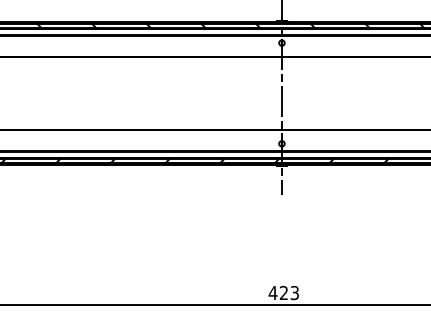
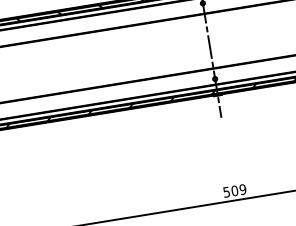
text: (283, 293) -> (234, 191), 423 -> 509

